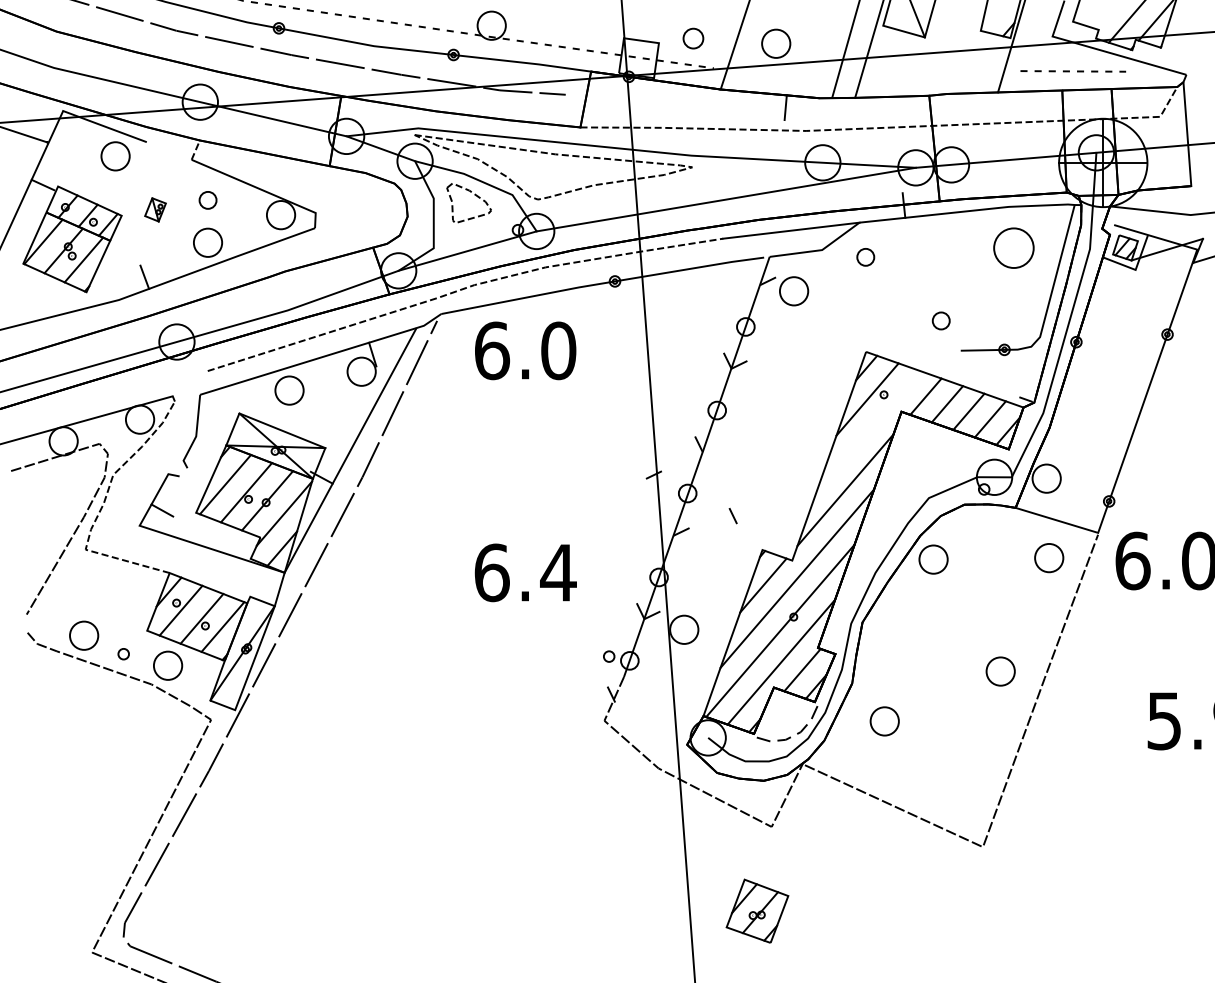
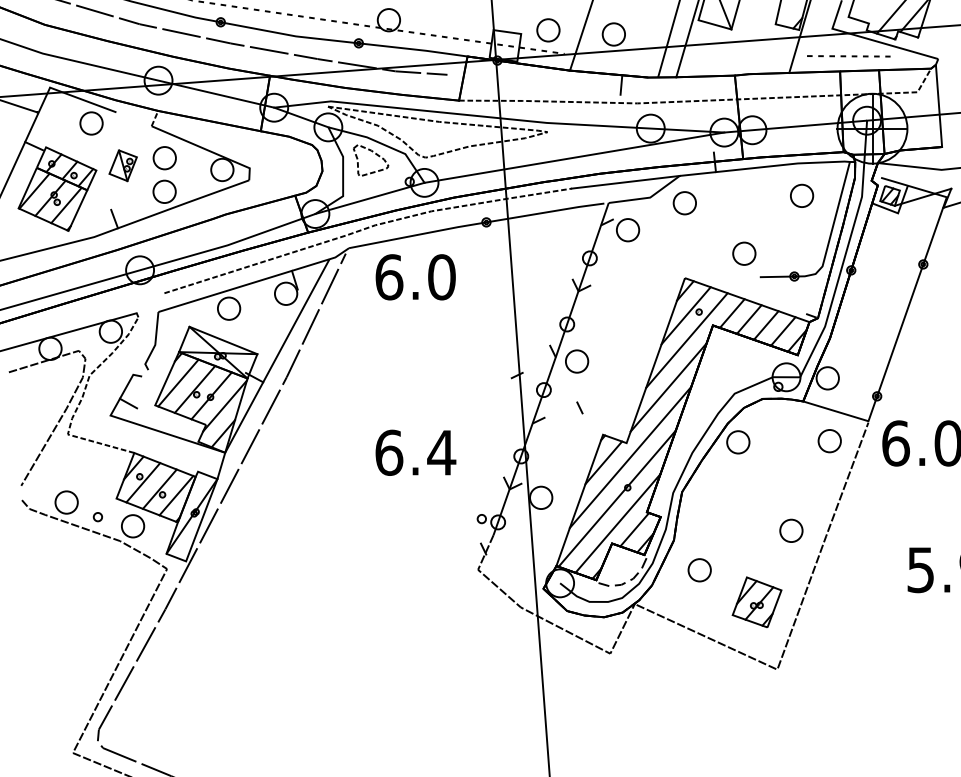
part: (693, 38) -> (548, 30), size x1.43
part: (207, 200) -> (164, 158), size x1.67
part: (154, 209) -> (122, 165), size x1.67
part: (1014, 247) -> (802, 195), size x0.71
part: (865, 257) -> (684, 203), size x1.67
part: (941, 320) -> (744, 253), size x1.67
line: (868, 430) -> (686, 340), added
part: (730, 457) -> (577, 361), added
part: (756, 911) -> (756, 602), moved

